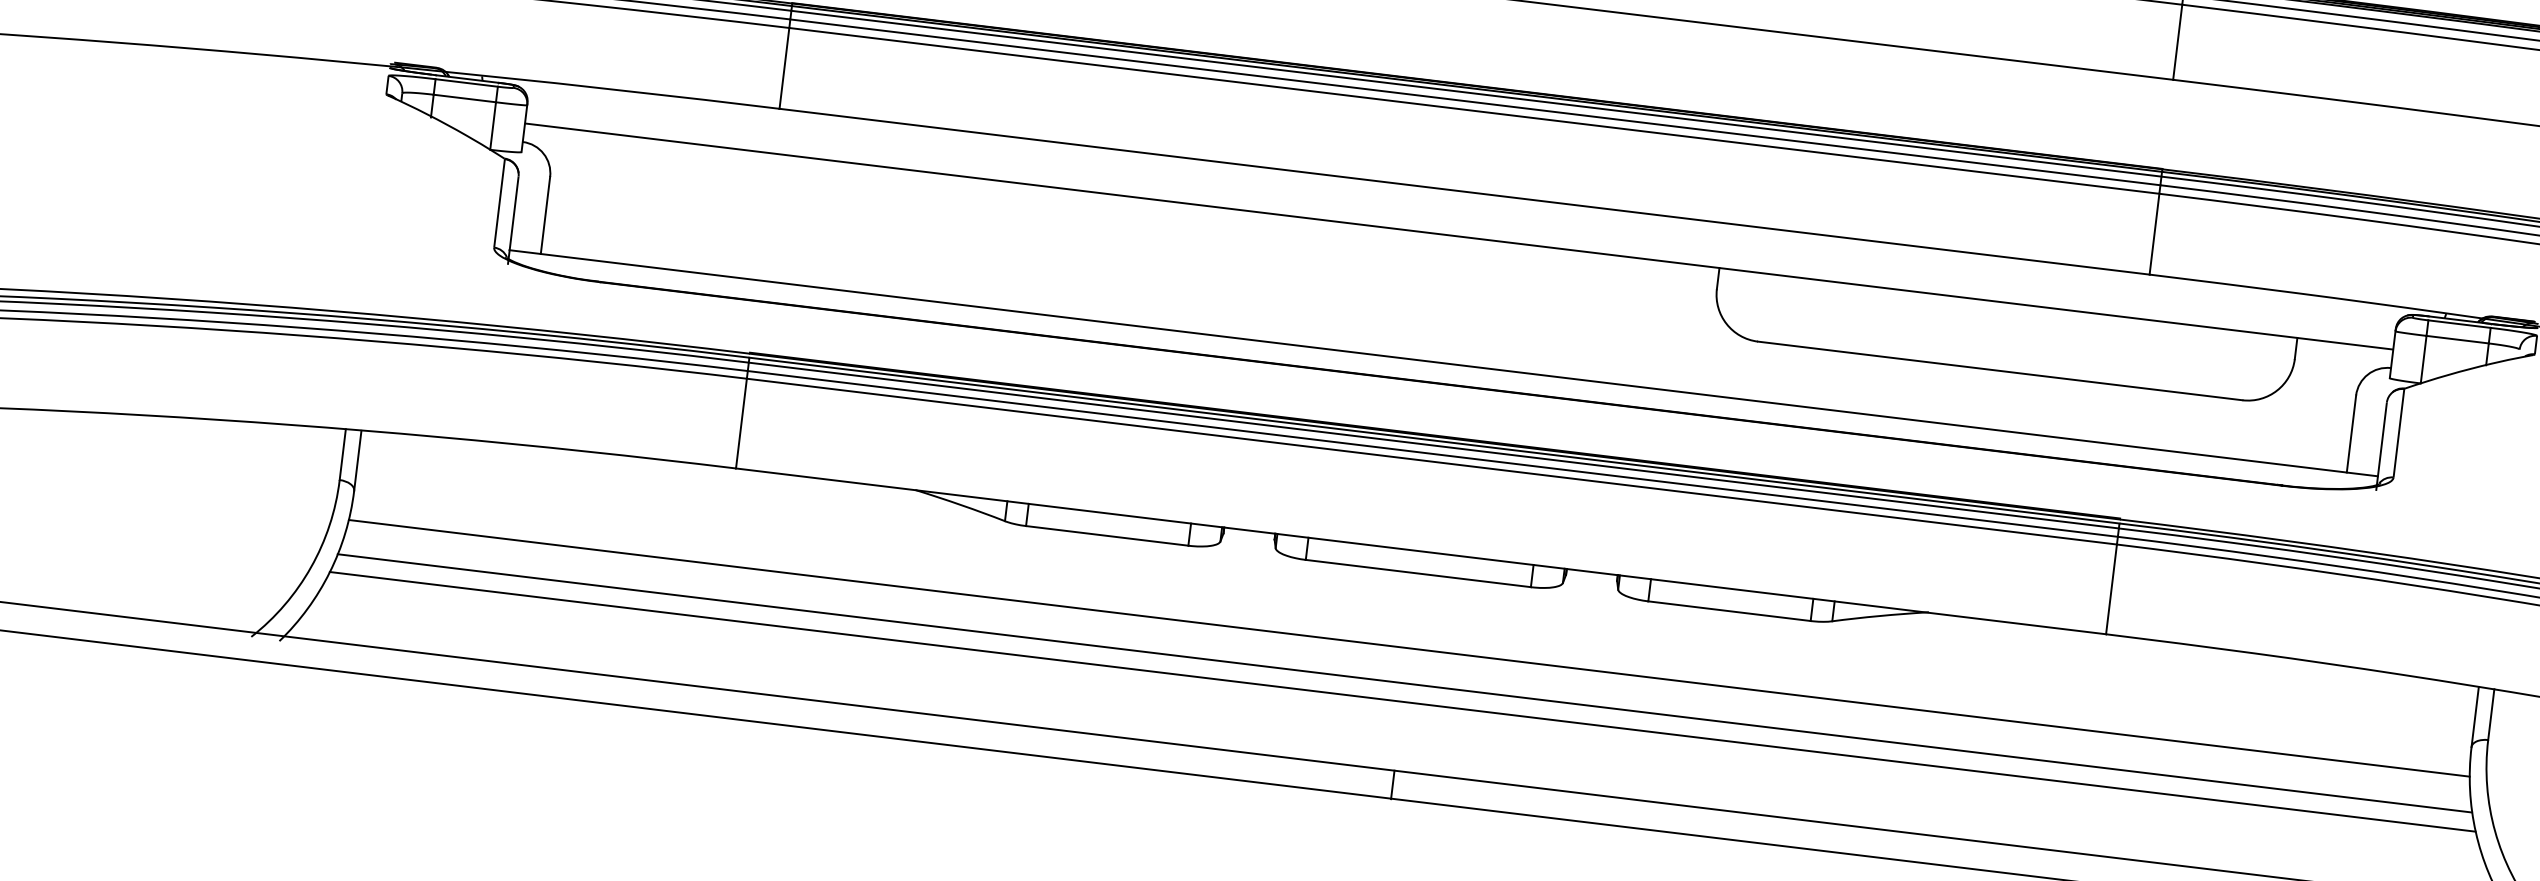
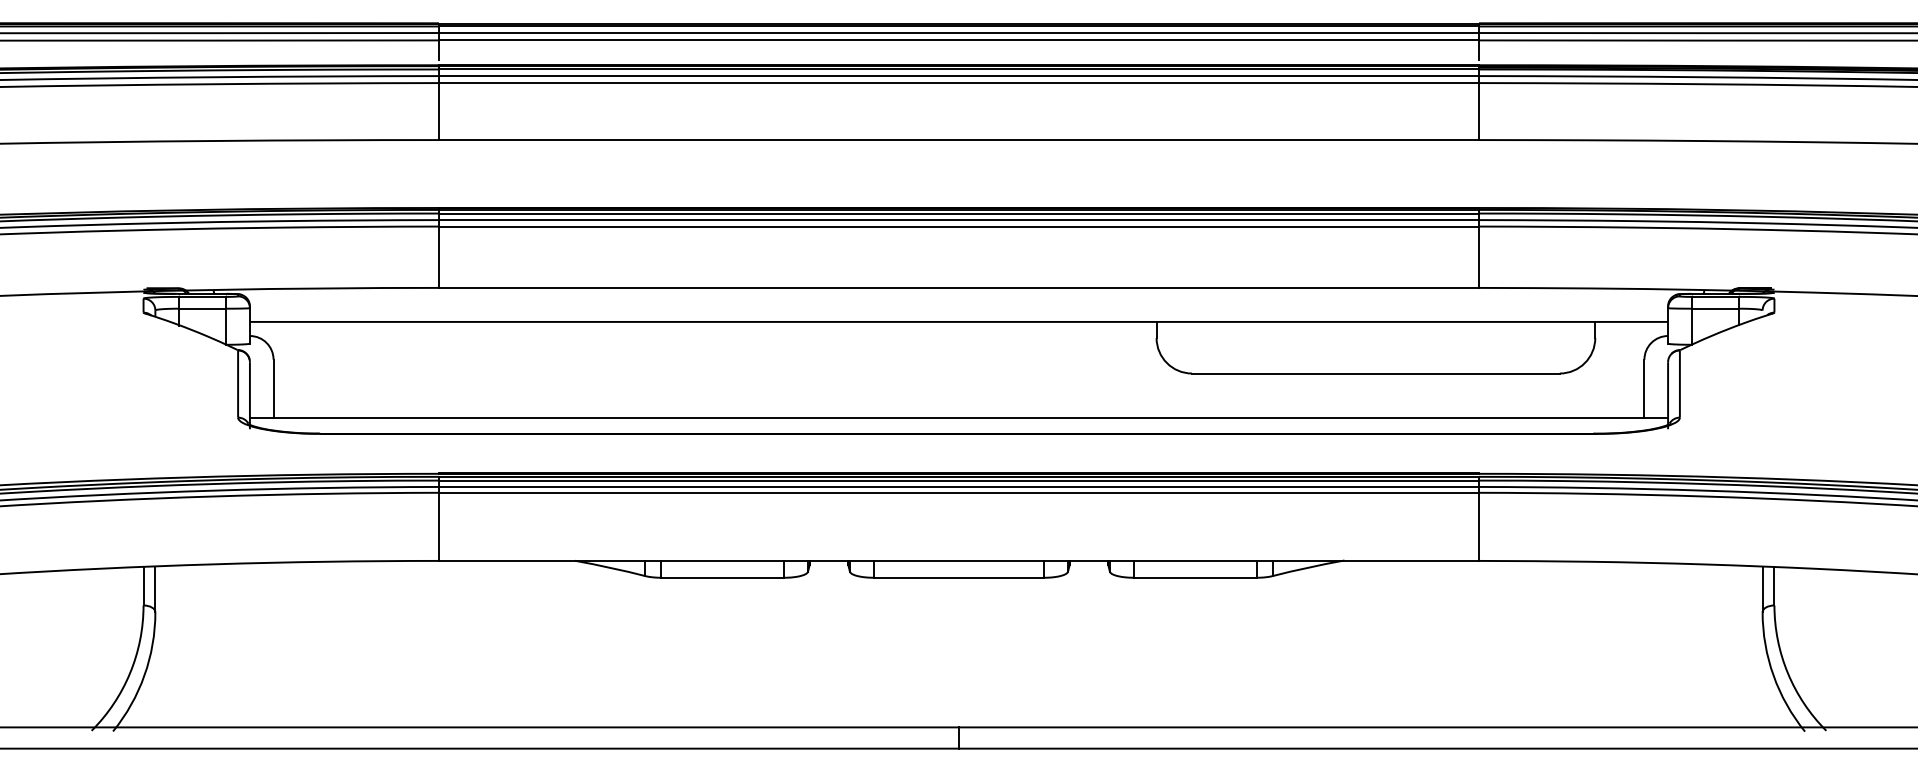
line: (1408, 648) -> (958, 634), removed
line: (1404, 683) -> (958, 661), removed
line: (1402, 702) -> (958, 675), removed

